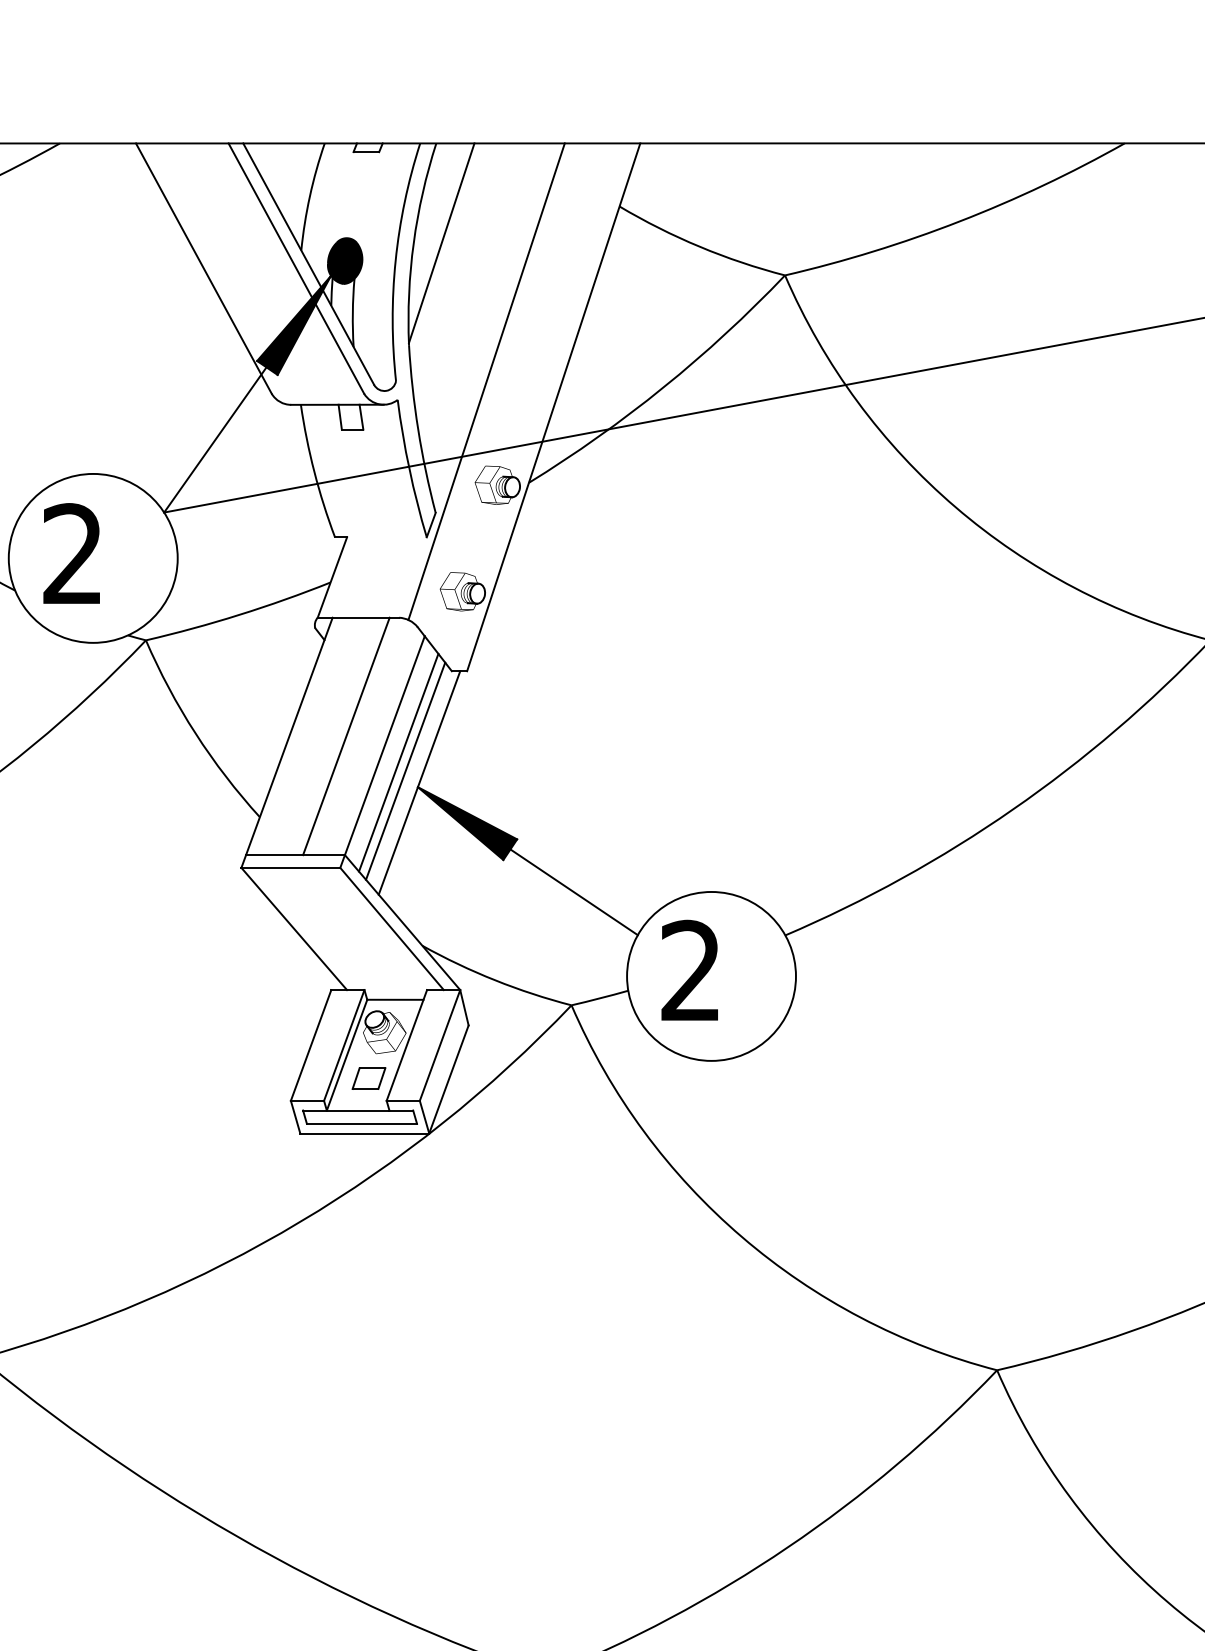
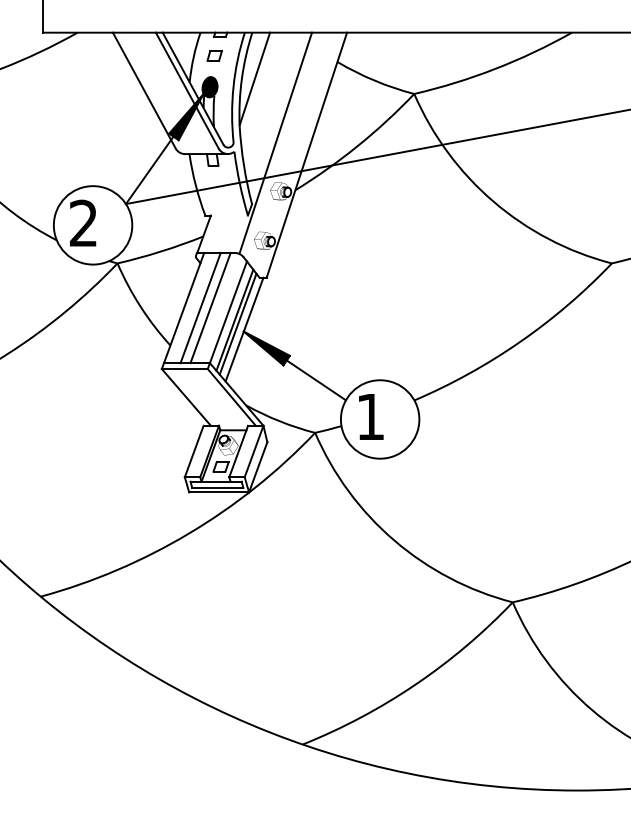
part: (354, 192) -> (214, 55), added
line: (324, 735) -> (200, 307), added
text: (690, 970) -> (370, 416), 2 -> 1

